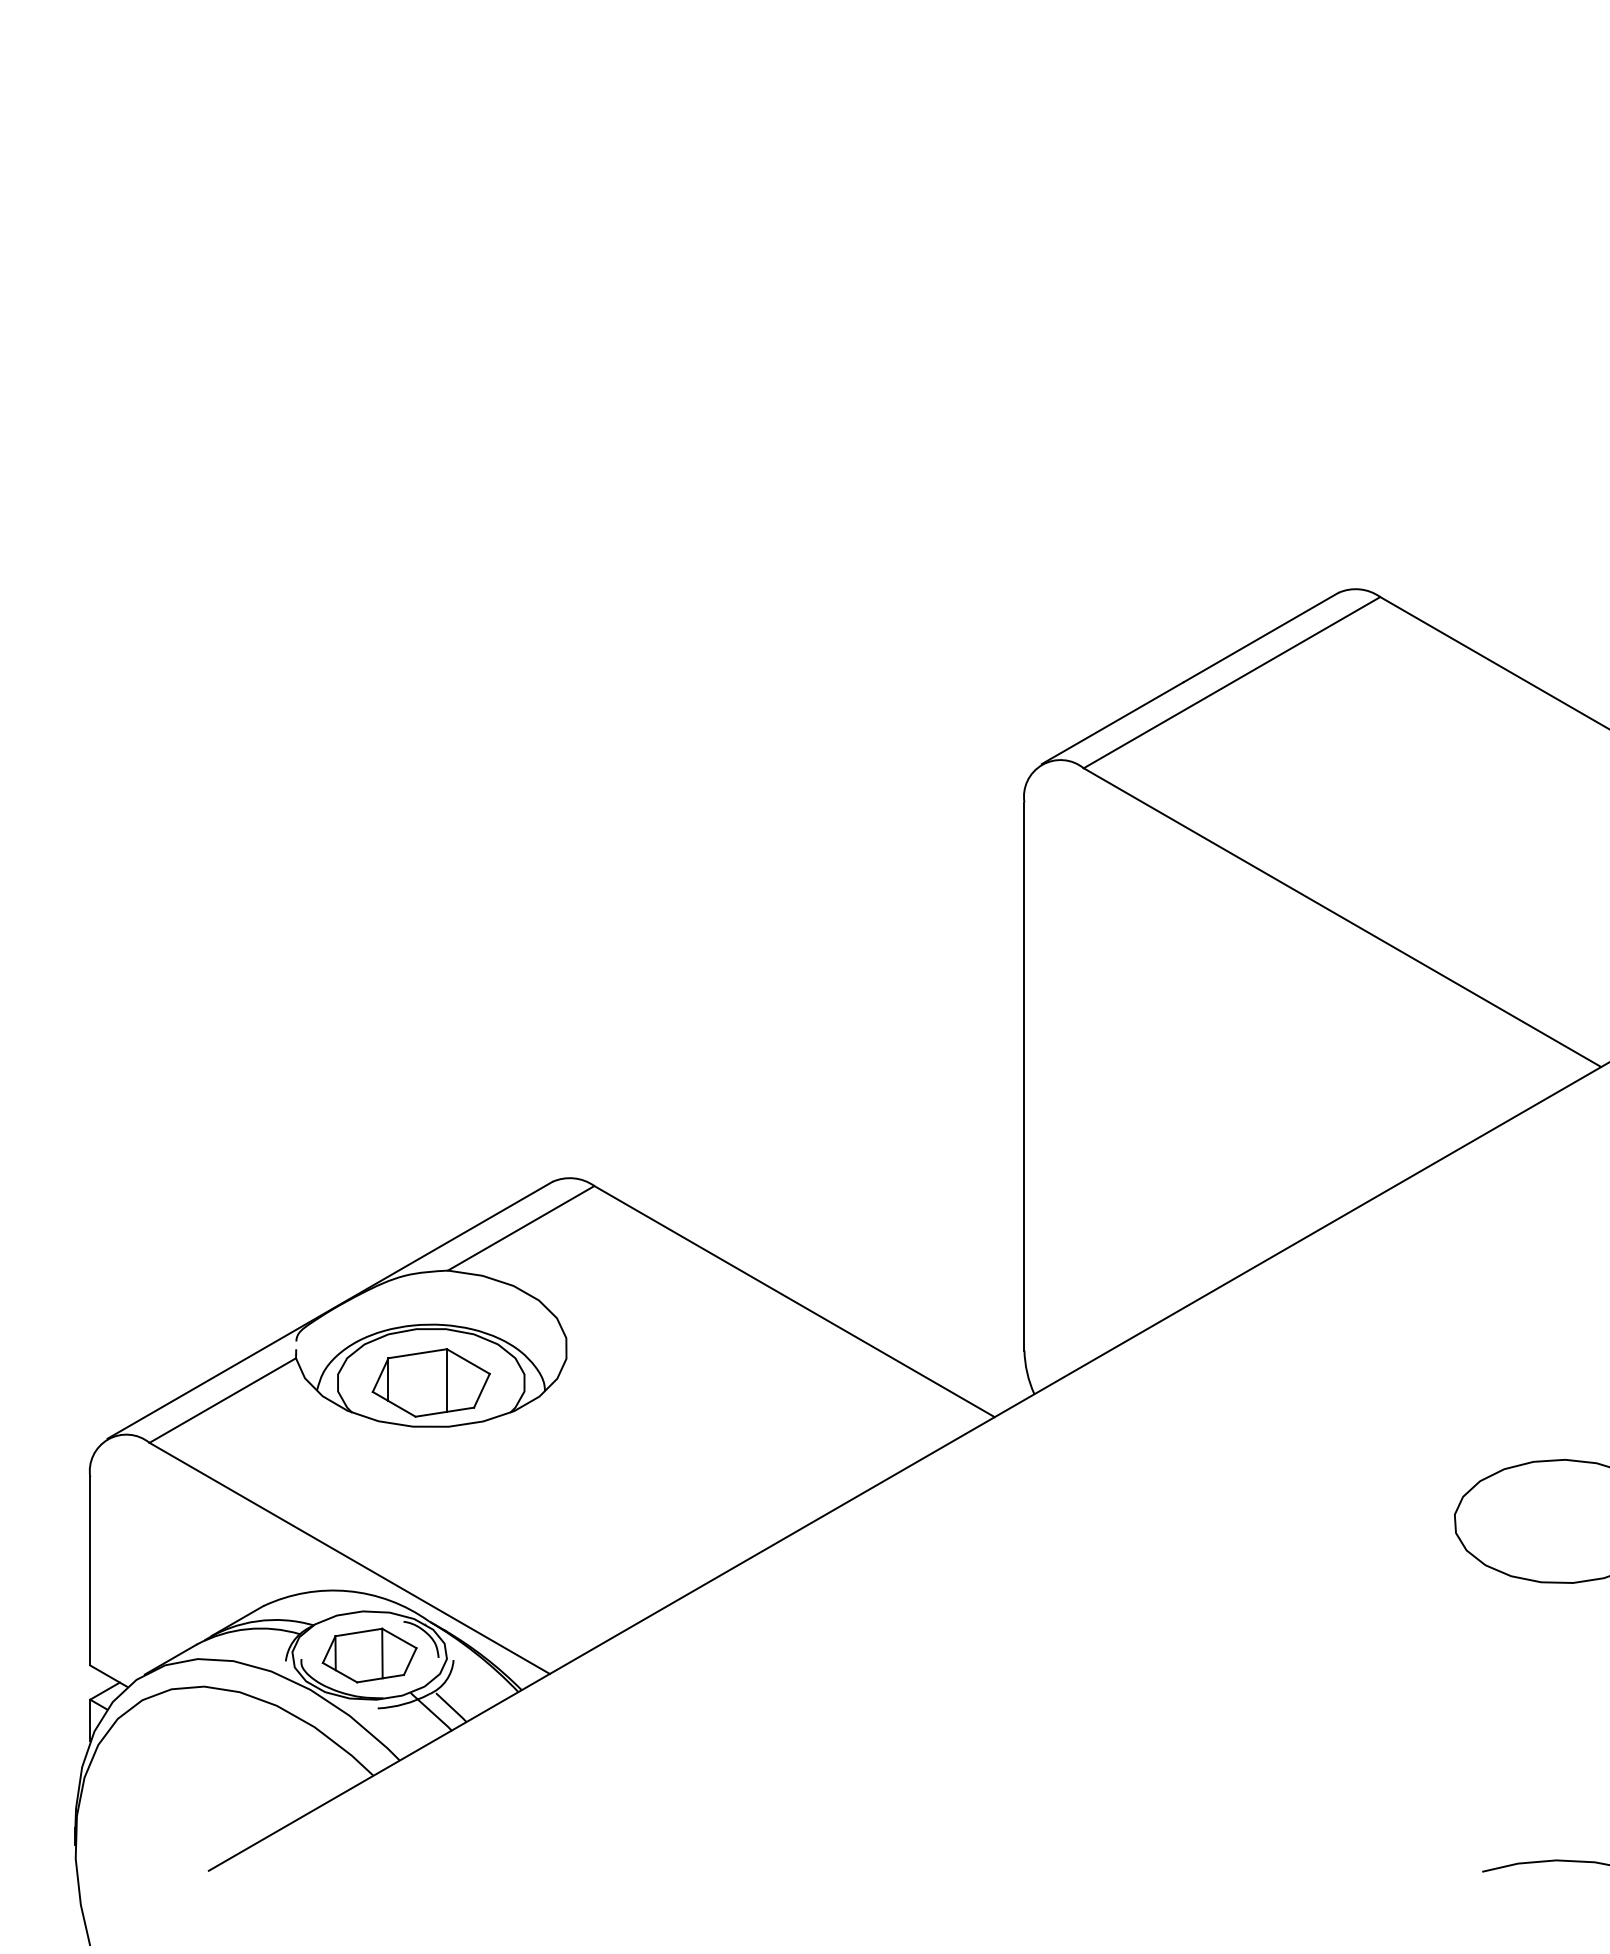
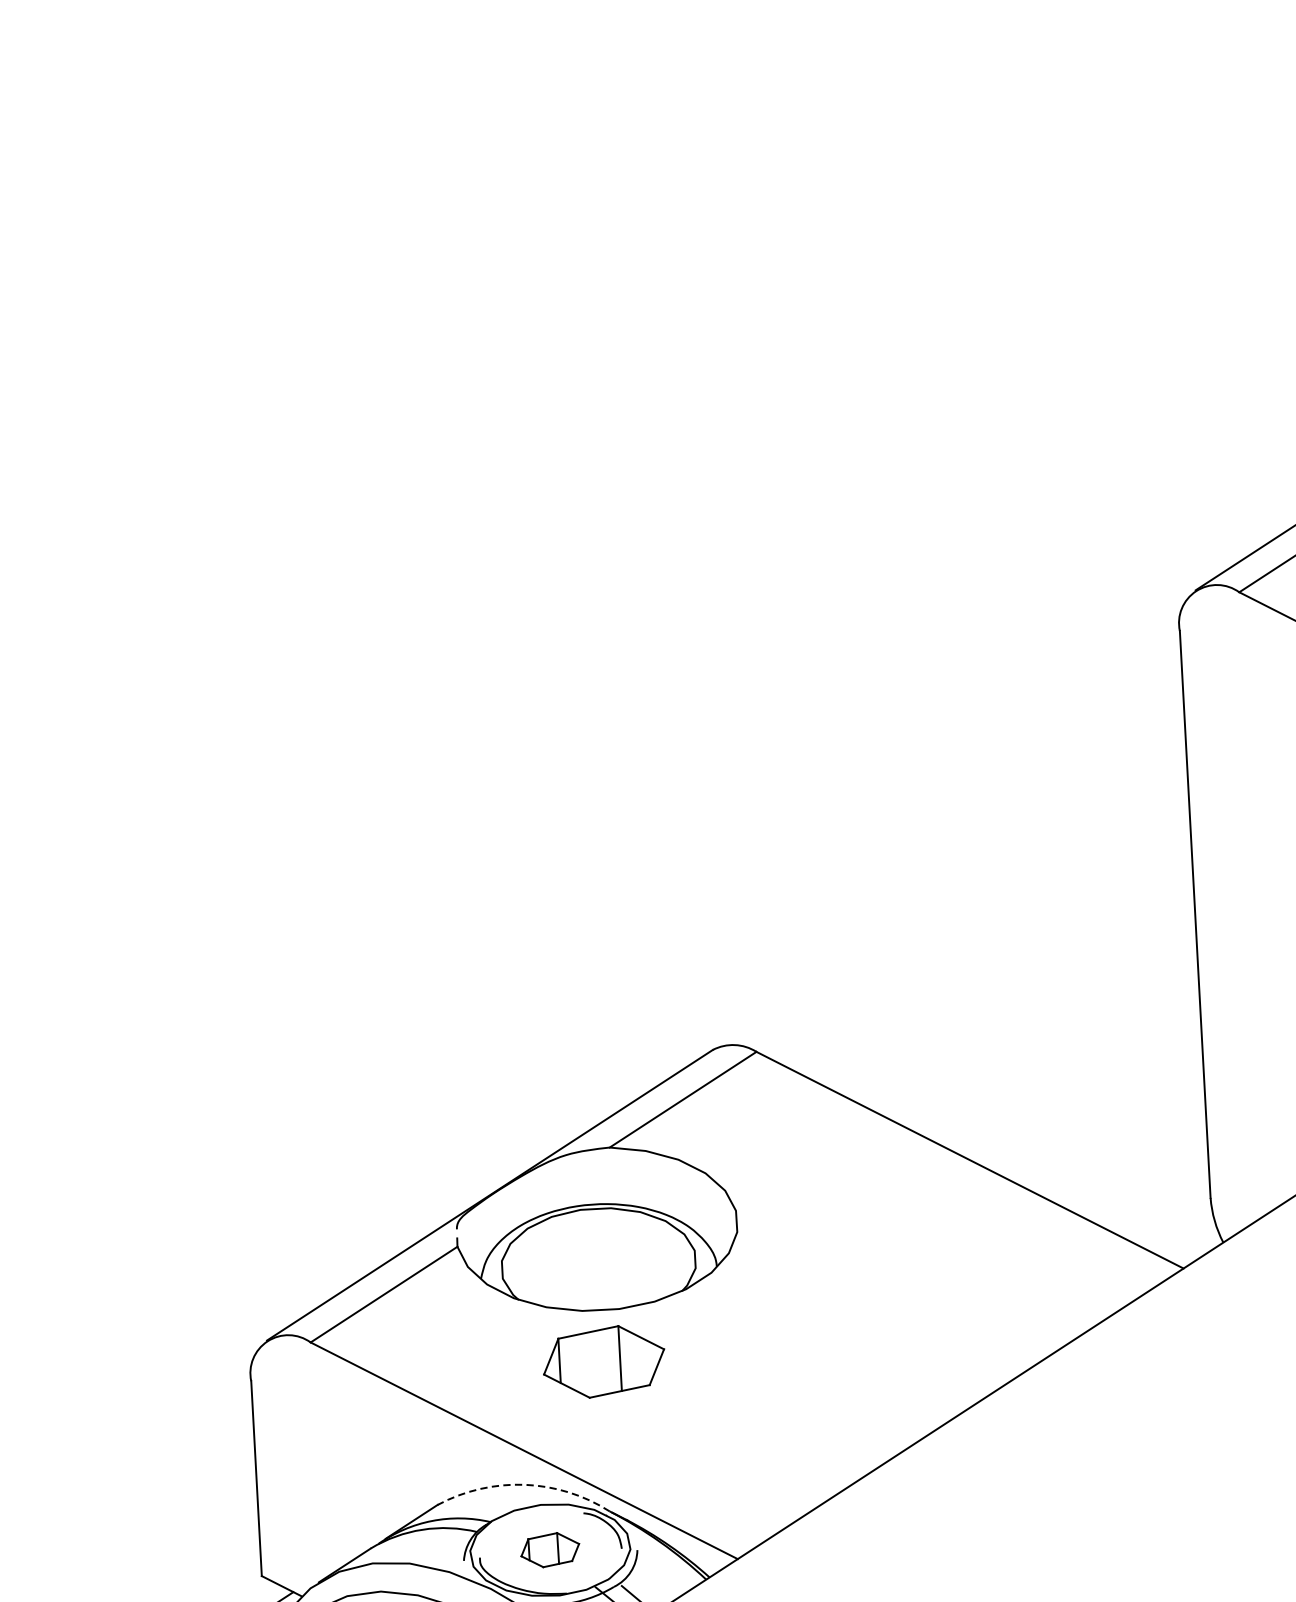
part: (430, 1382) -> (603, 1361), moved
arc: (348, 1591) -> (524, 1485), solid -> dashed
part: (369, 1655) -> (550, 1550), size x0.6

